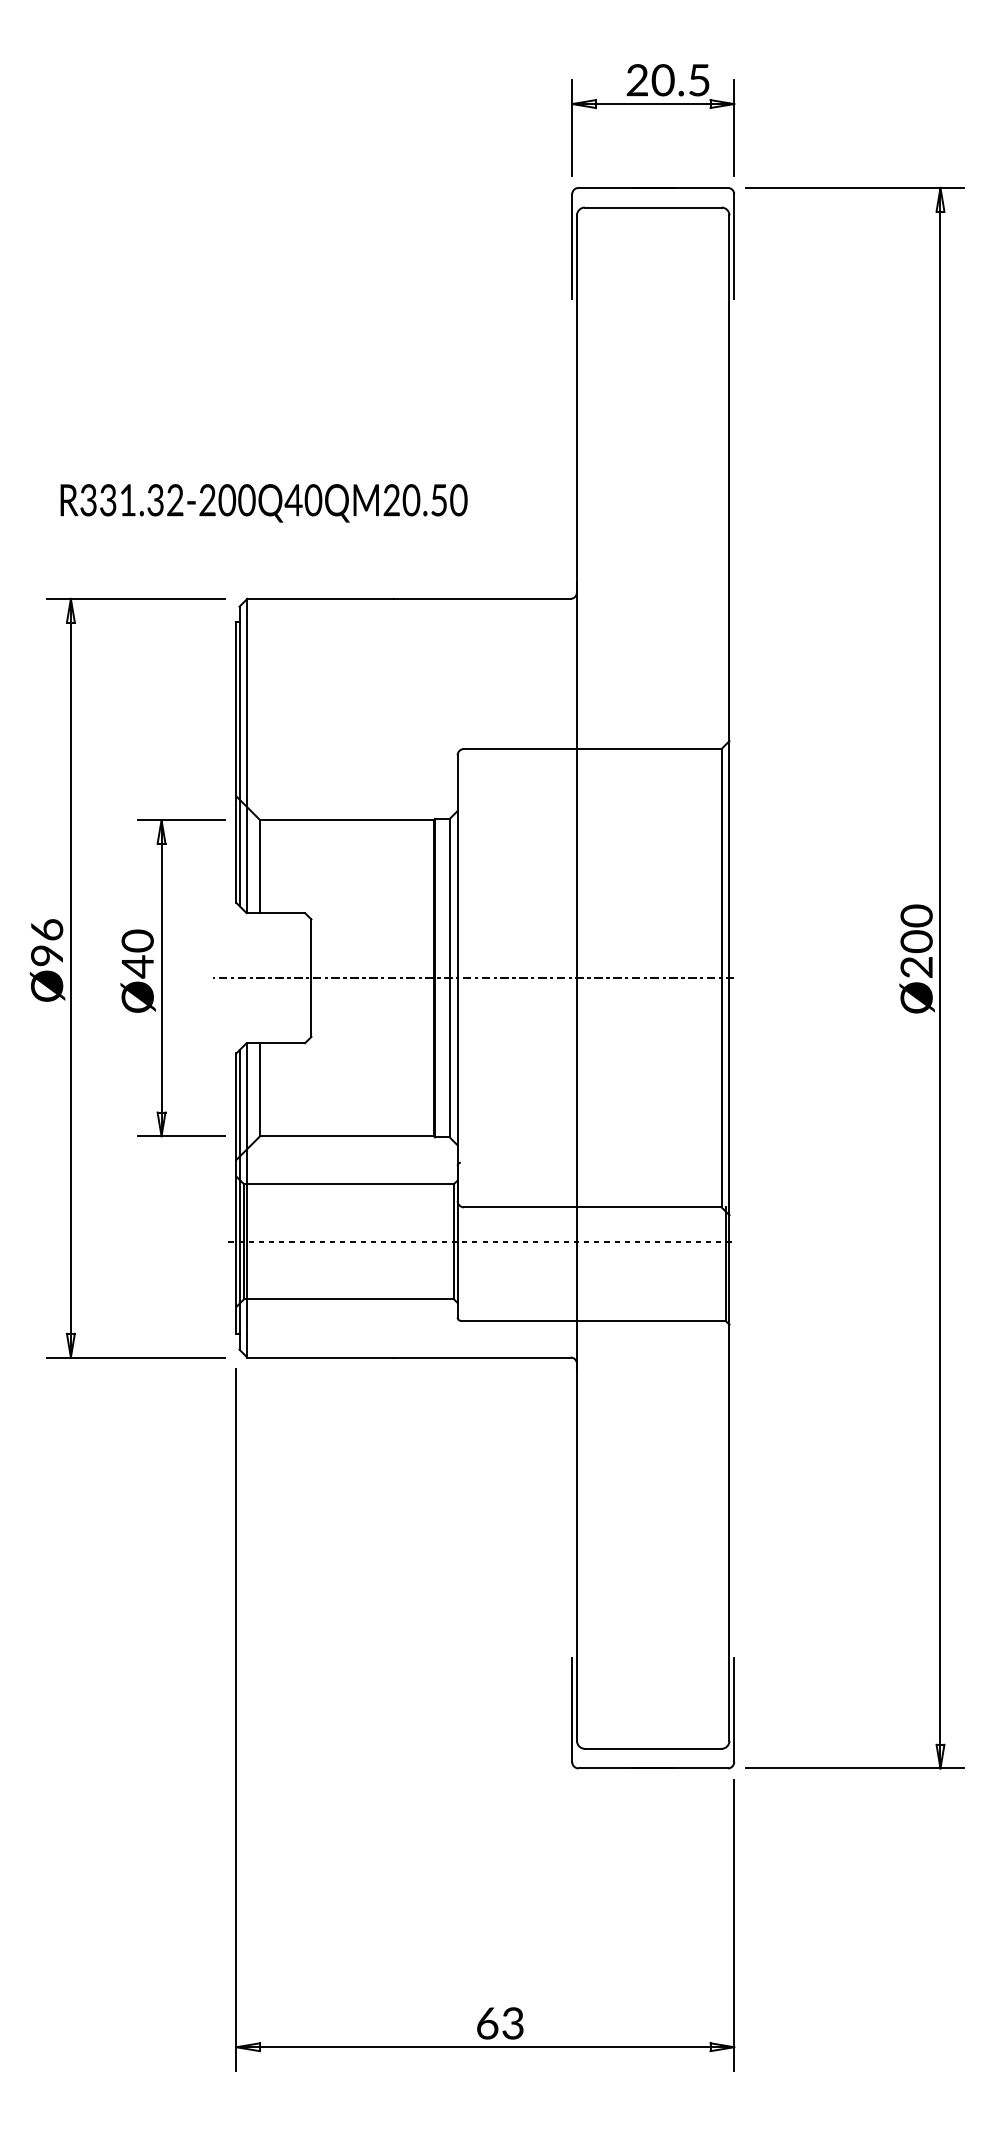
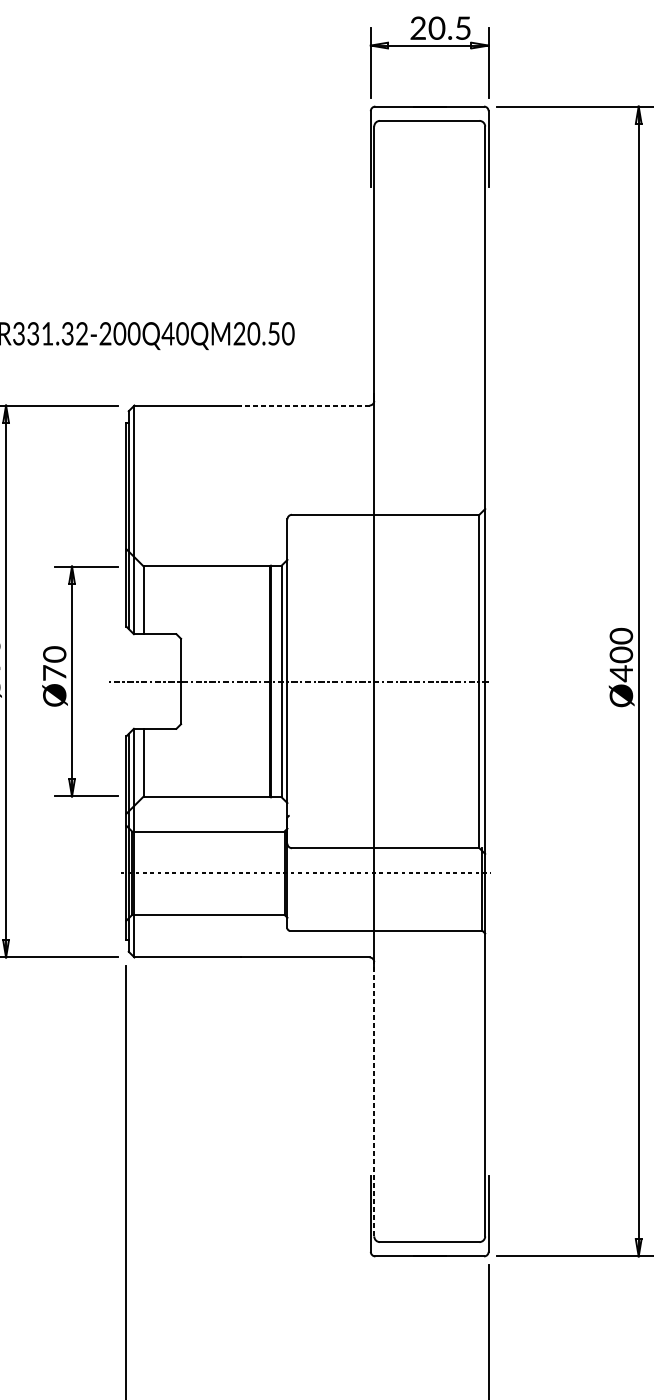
line: (482, 598) -> (305, 405), solid -> dashed
text: (137, 966) -> (54, 673), Ø40 -> Ø70
text: (916, 967) -> (621, 673), Ø200 -> Ø400
line: (576, 1552) -> (373, 1099), solid -> dashed

